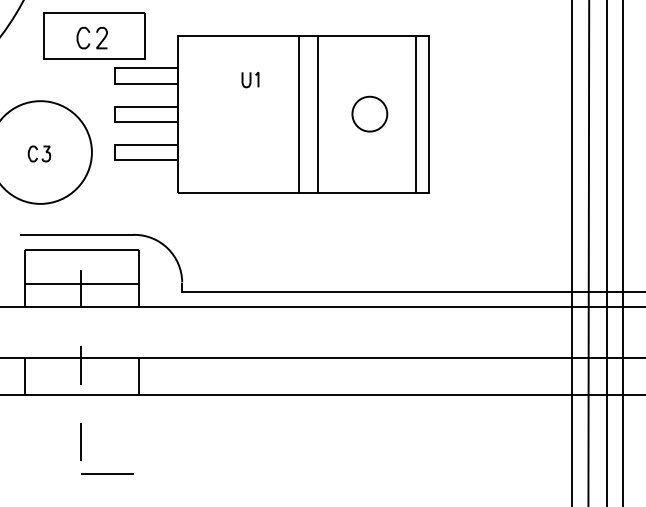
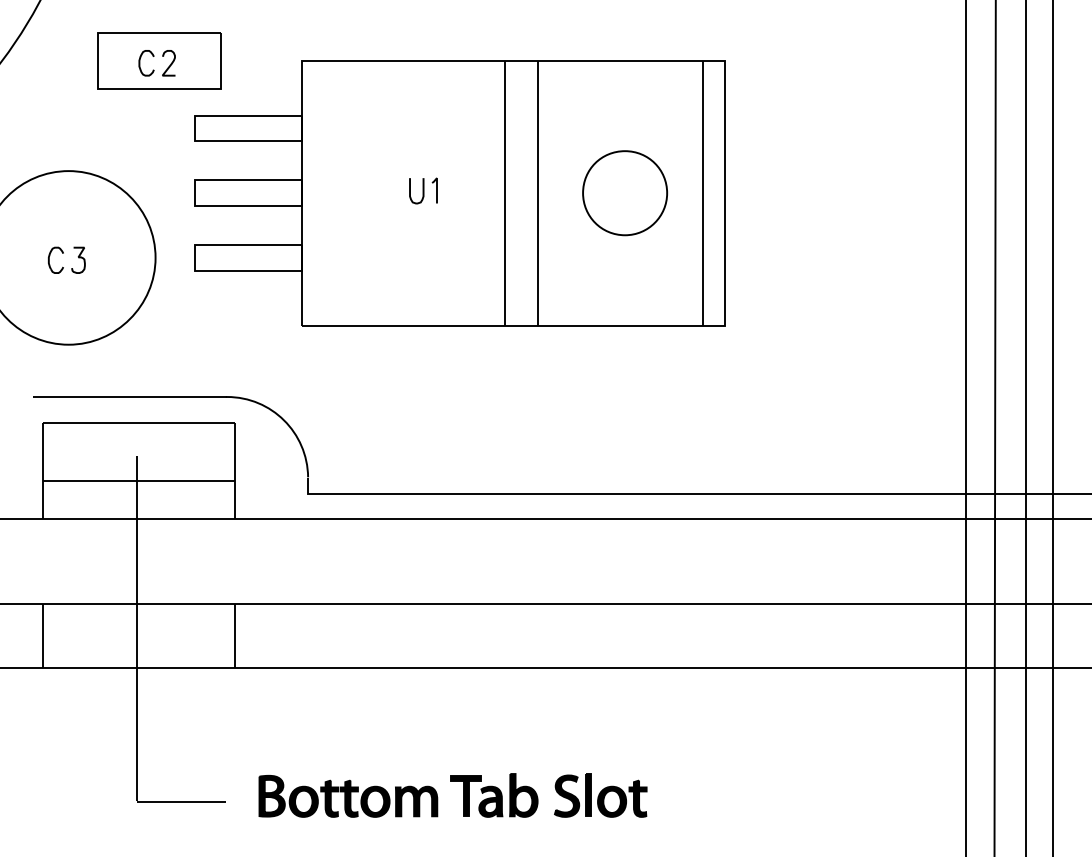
part: (94, 35) -> (159, 60), size x0.71
part: (250, 80) -> (423, 191), moved
part: (369, 113) -> (624, 191), size x1.43
line: (80, 372) -> (136, 629), dashed -> solid
part: (267, 470) -> (452, 795), added

